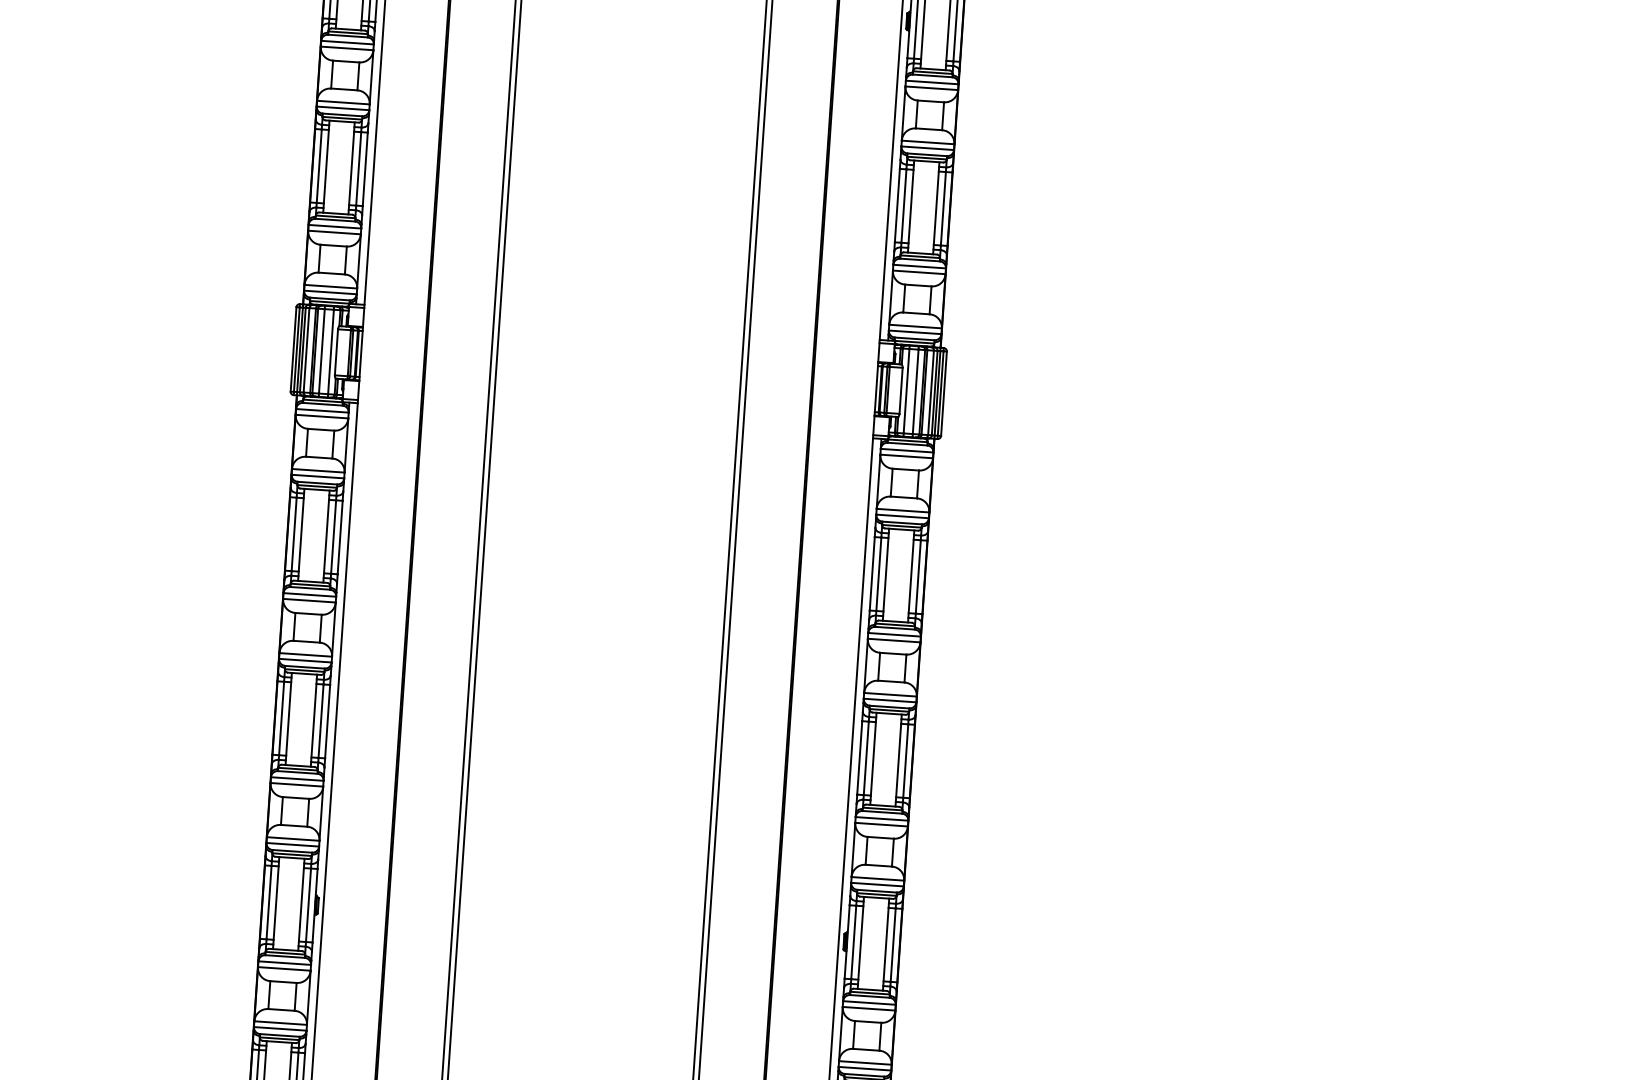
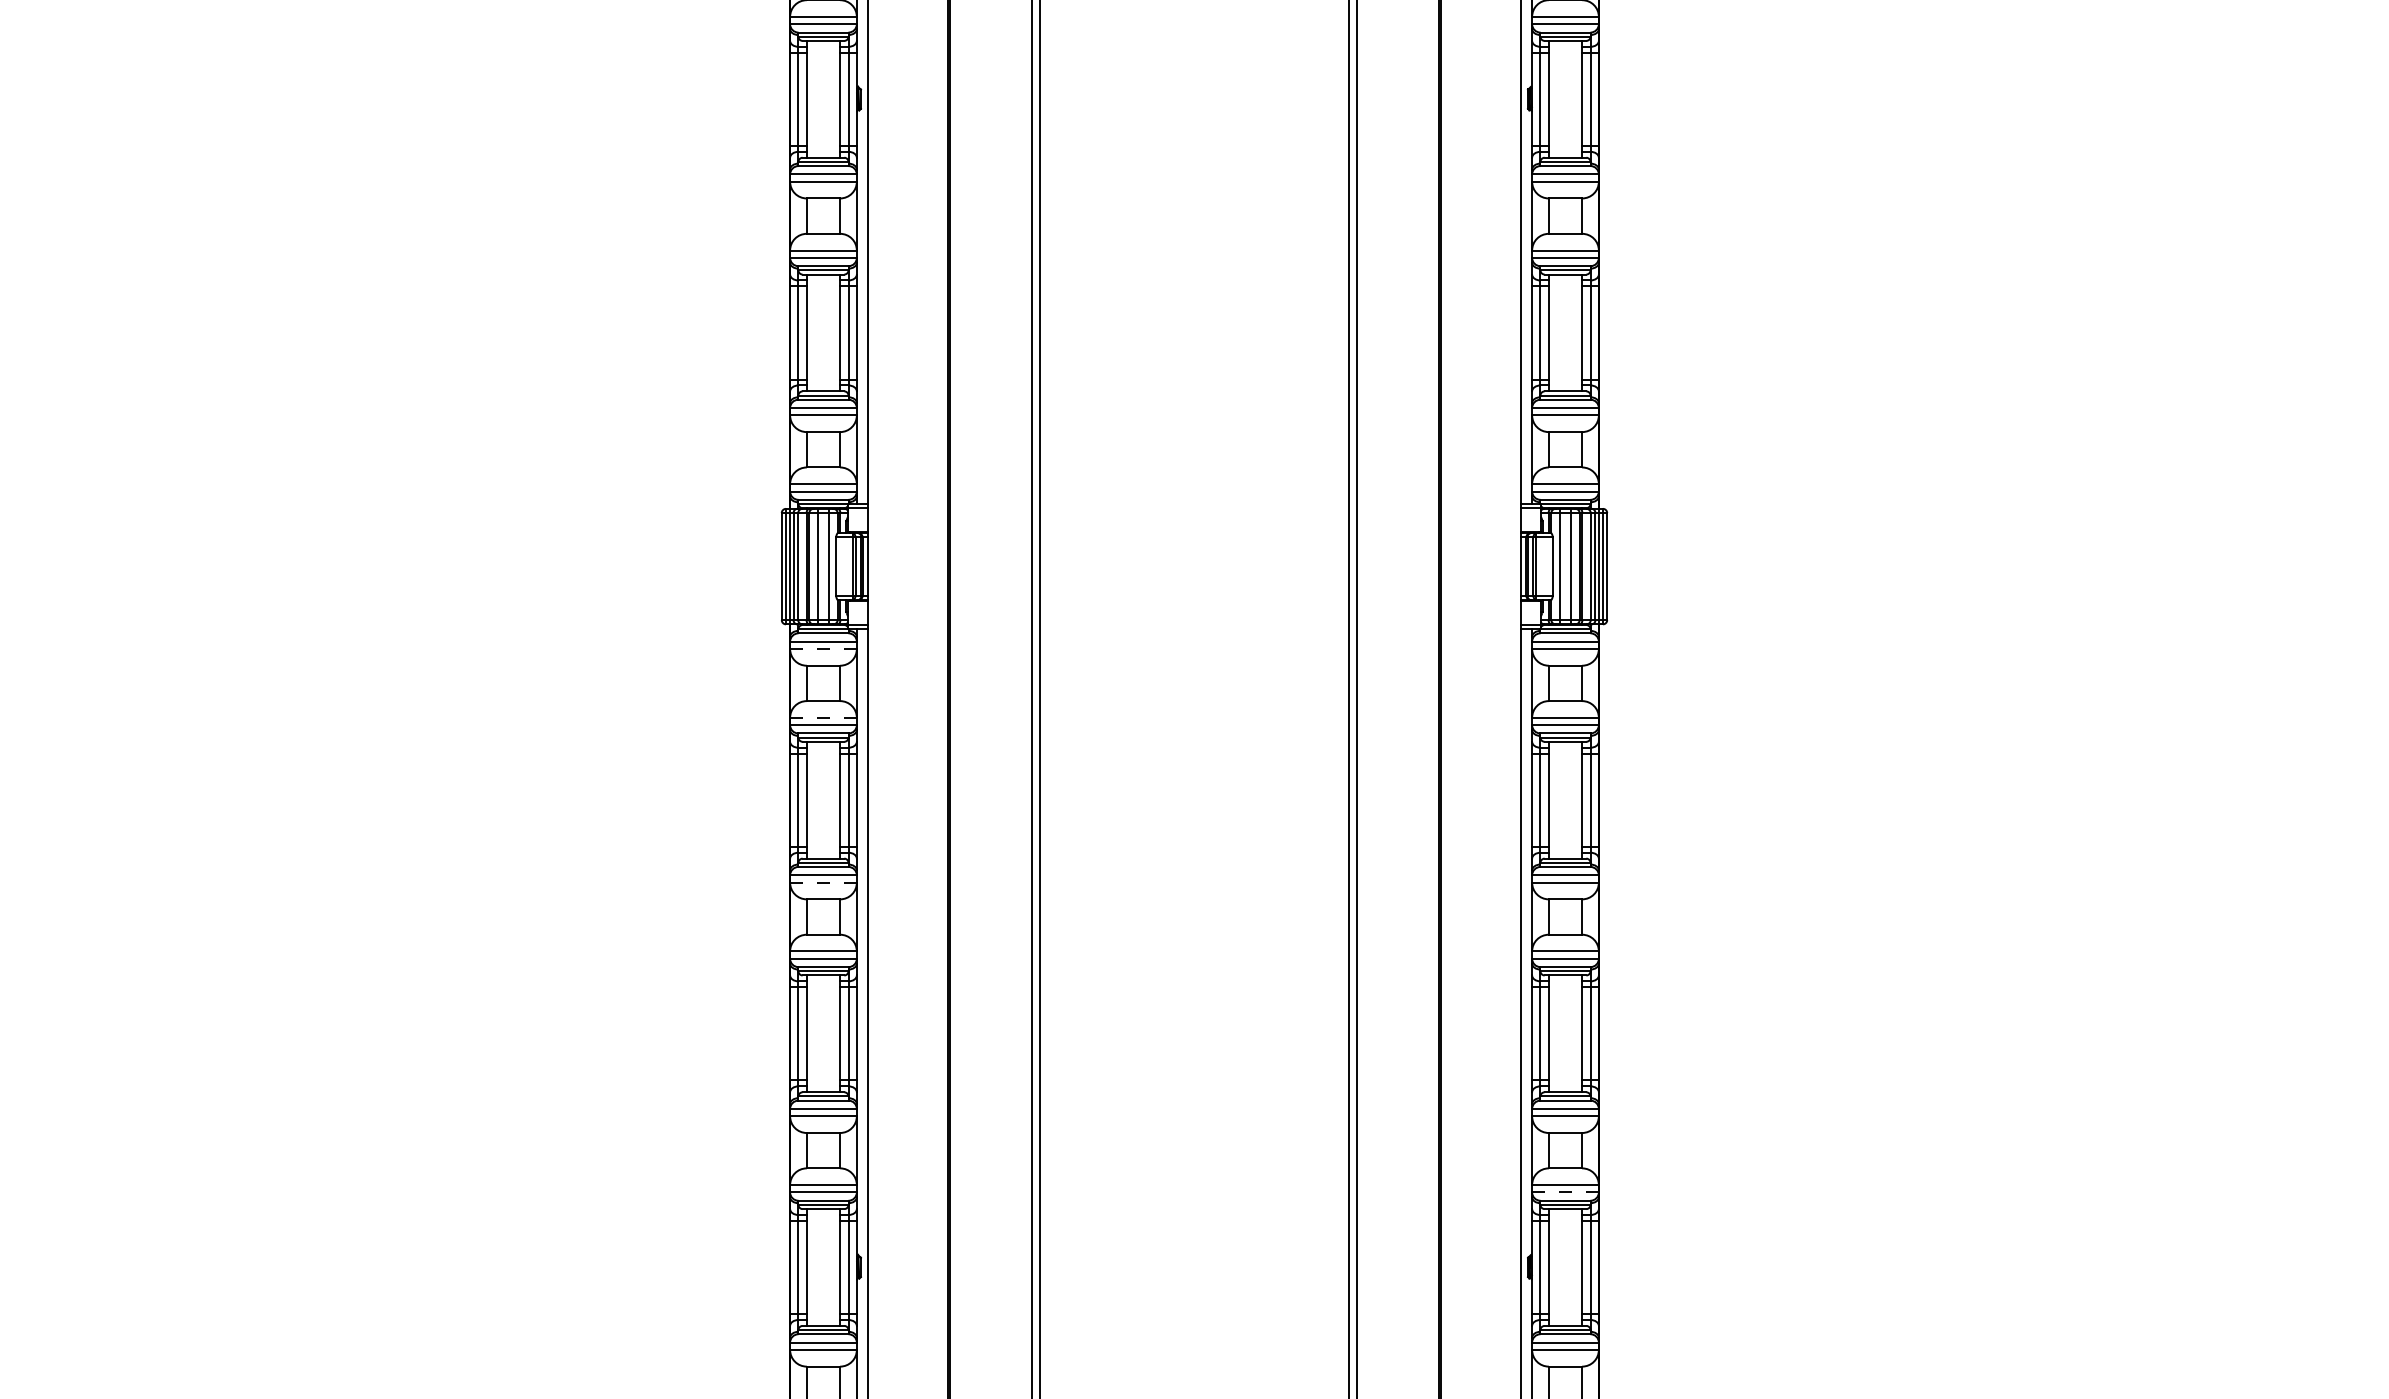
line: (321, 416) -> (823, 649), solid -> dashed
line: (317, 470) -> (822, 717), solid -> dashed
line: (309, 600) -> (823, 882), solid -> dashed
line: (878, 884) -> (1566, 1192), solid -> dashed

